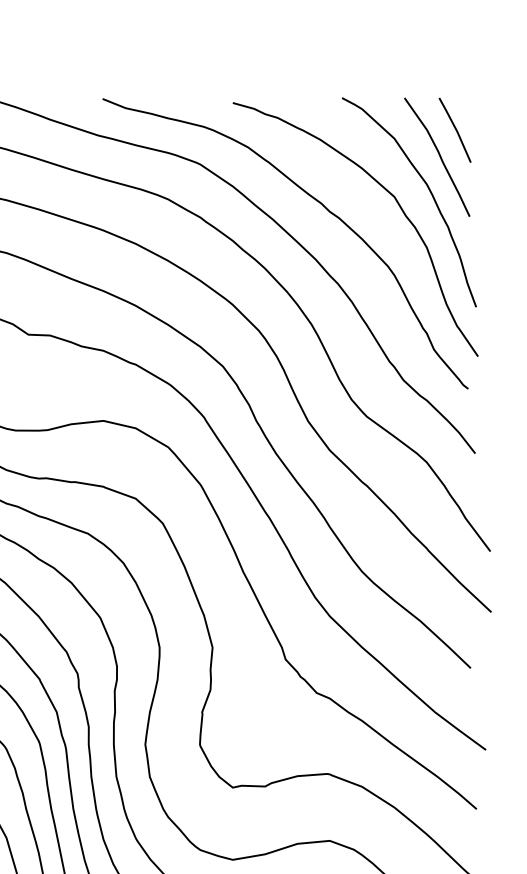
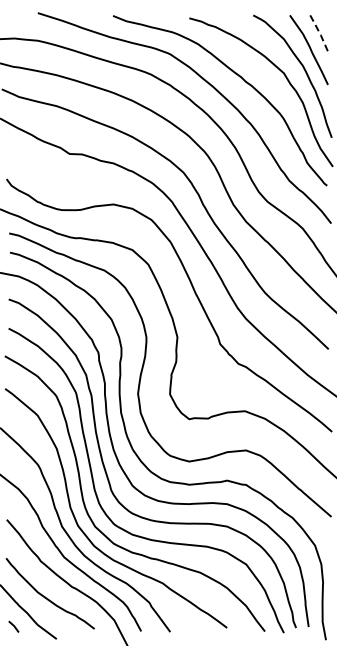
line: (456, 128) -> (320, 33), solid -> dashed

